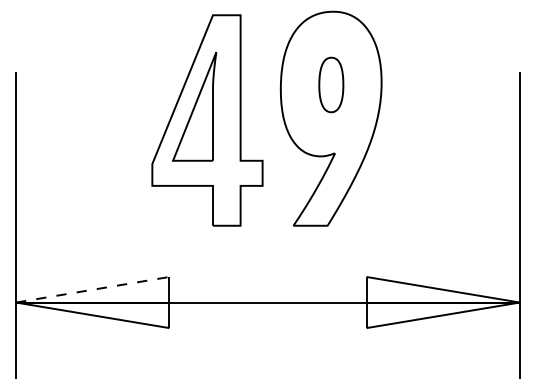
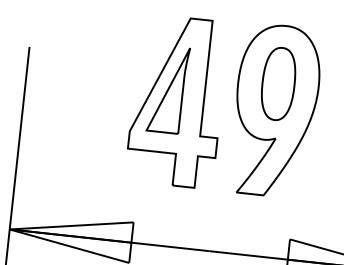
part: (331, 84) -> (278, 83), size x1.67
line: (92, 289) -> (71, 225), dashed -> solid

